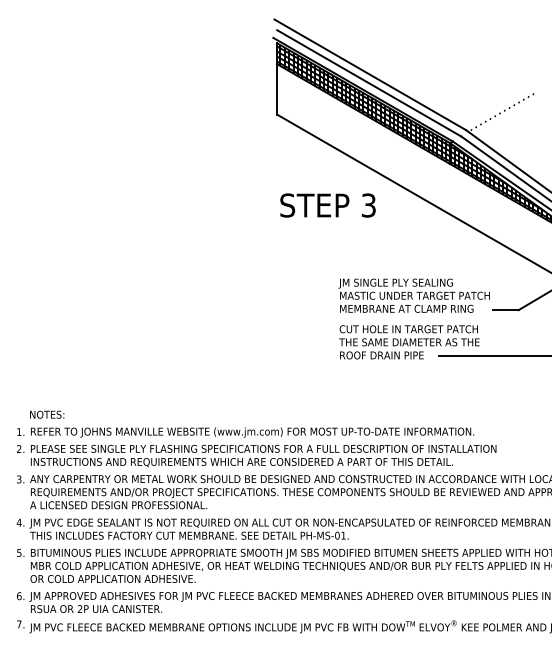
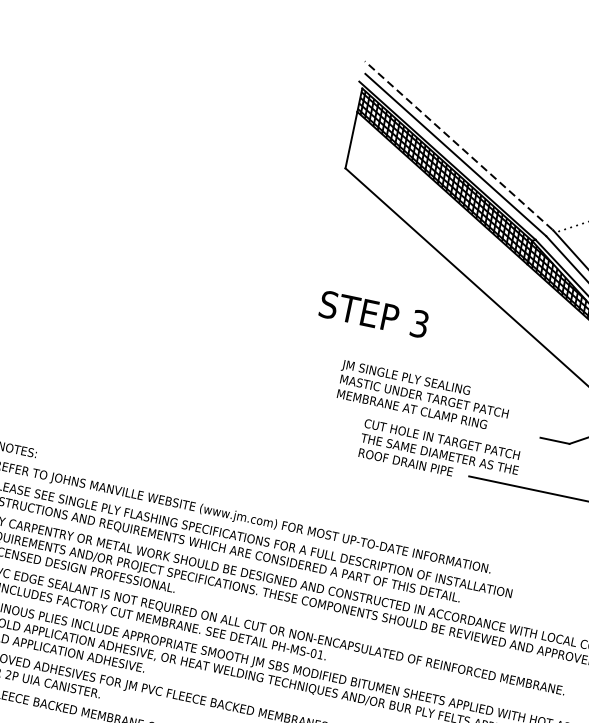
line: (369, 74) -> (458, 145), solid -> dashed
text: (327, 205) -> (373, 314), moved
text: (413, 295) -> (422, 395), moved

